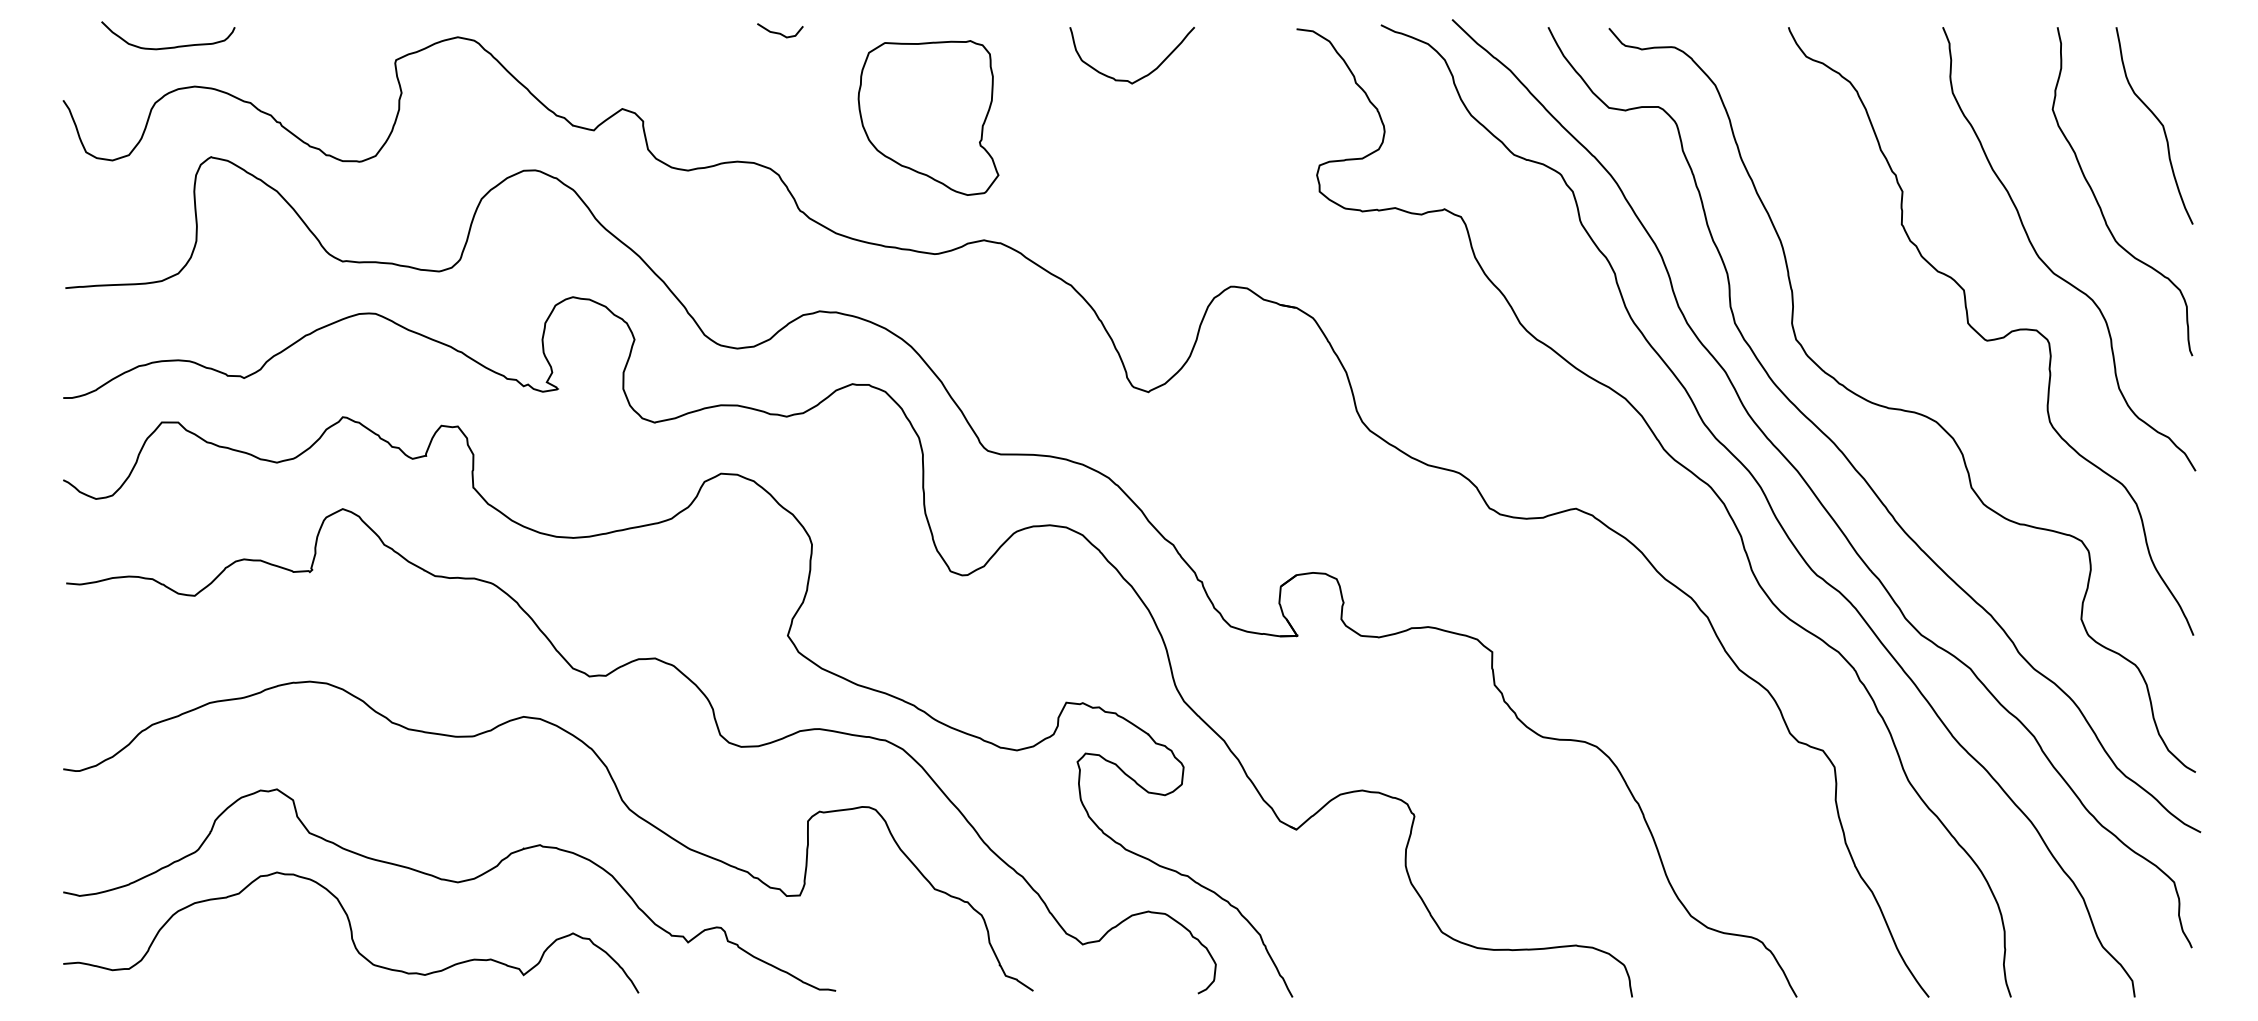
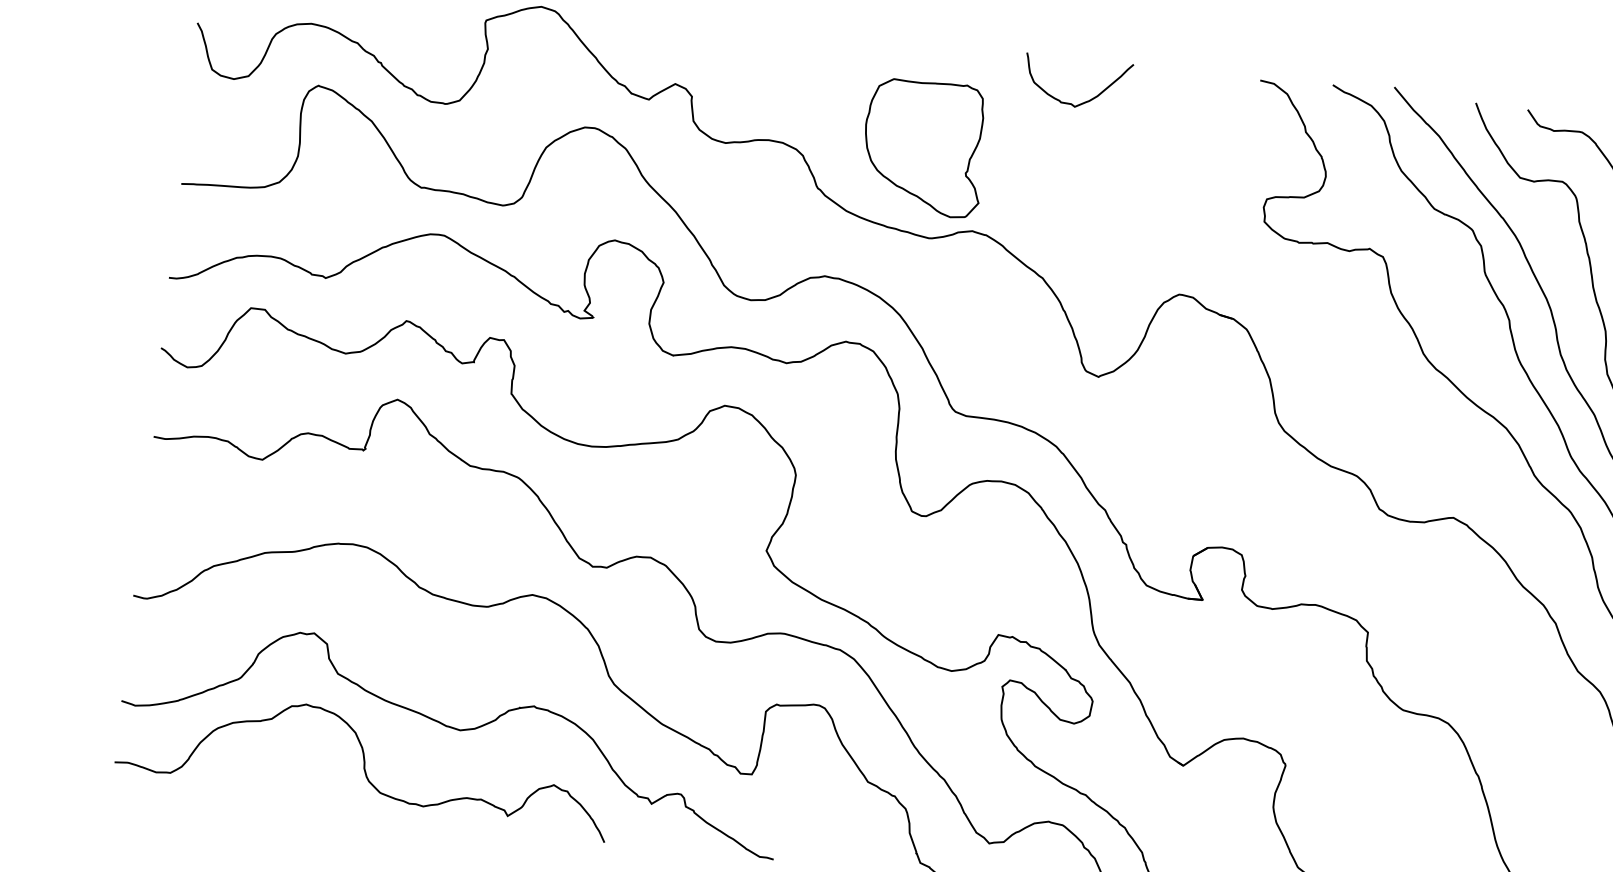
curve: (779, 32) -> (817, 33), removed
curve: (1142, 76) -> (1084, 101), moved
part: (928, 117) -> (924, 147), moved

